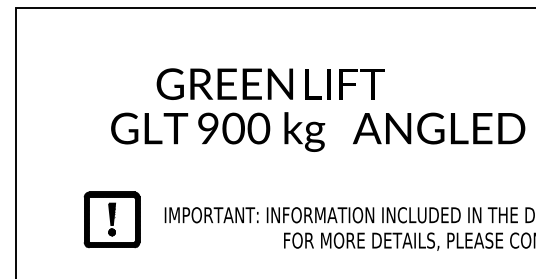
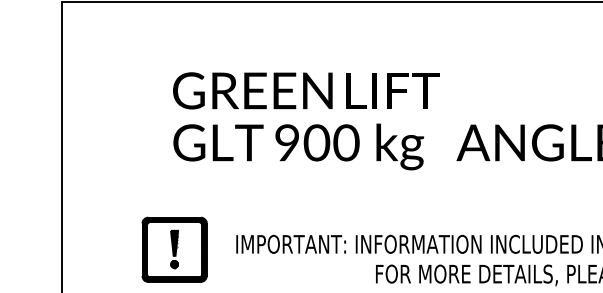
text: (270, 83) -> (306, 90), moved

